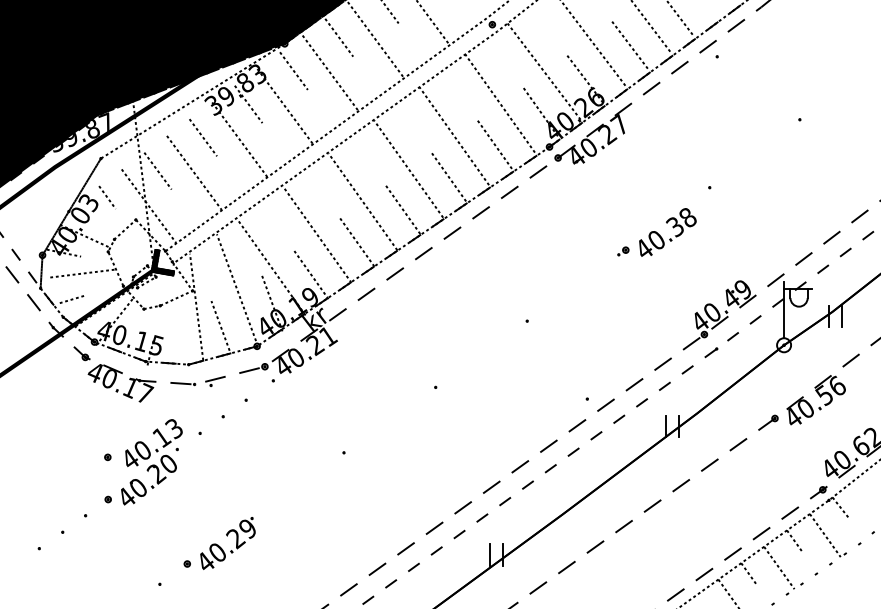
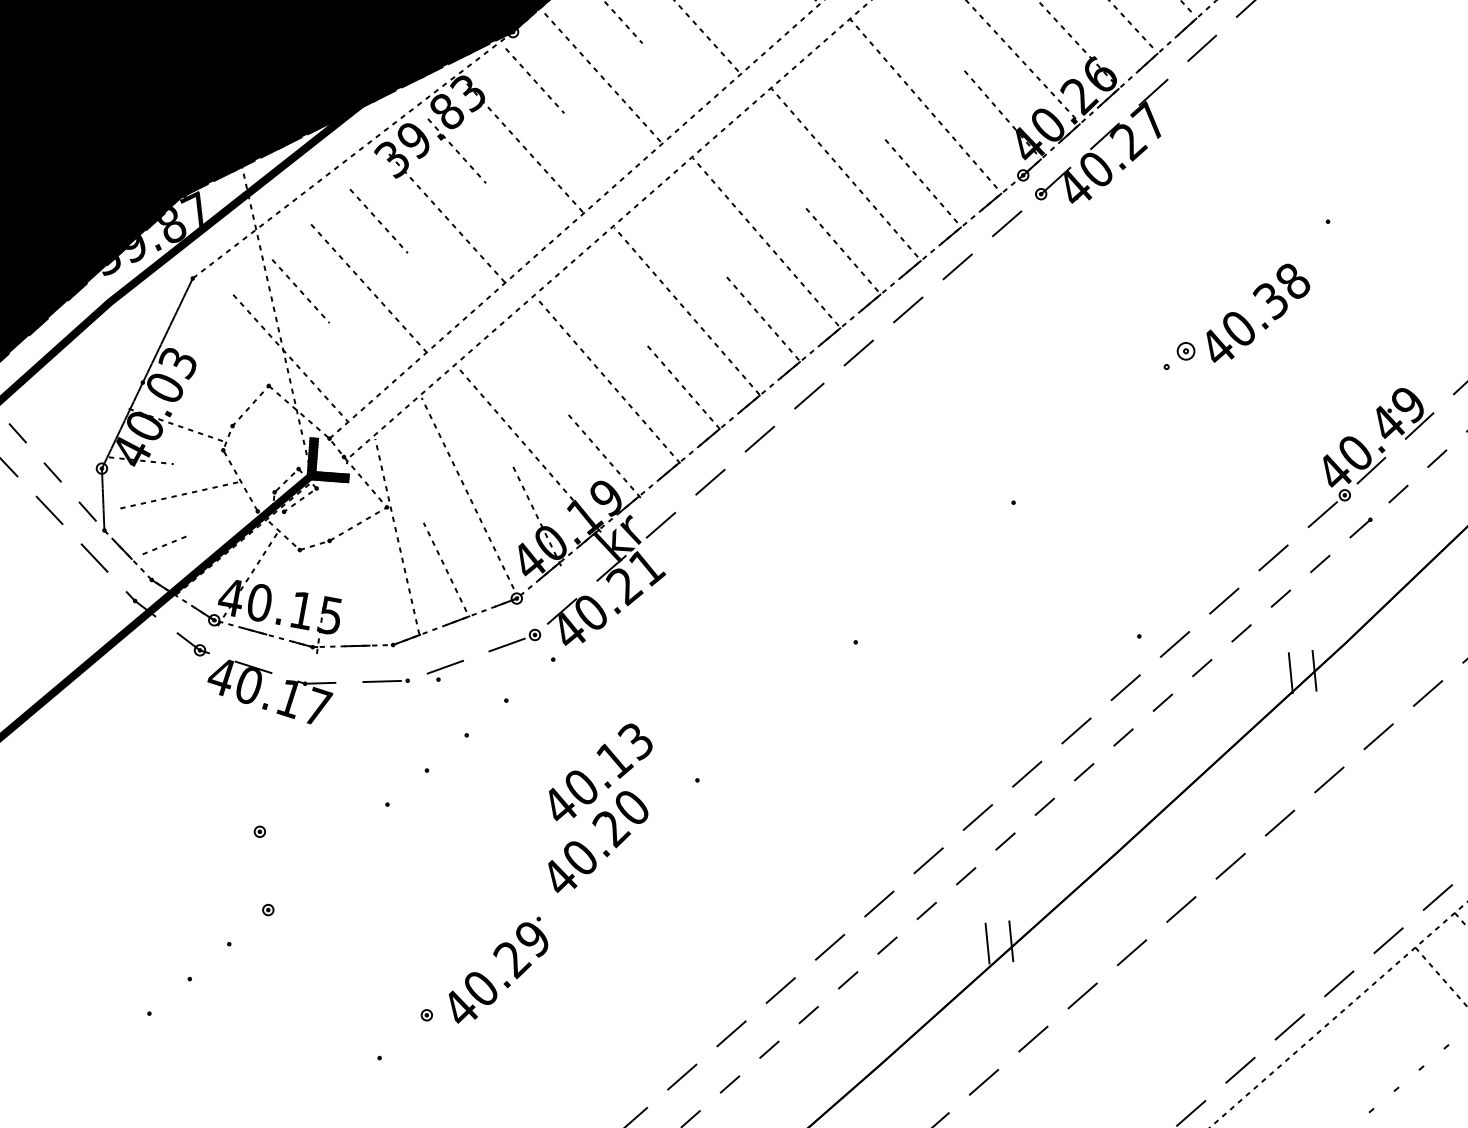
line: (107, 197) -> (211, 349), removed
part: (623, 251) -> (1179, 355), size x1.6
part: (151, 462) -> (599, 808), moved

